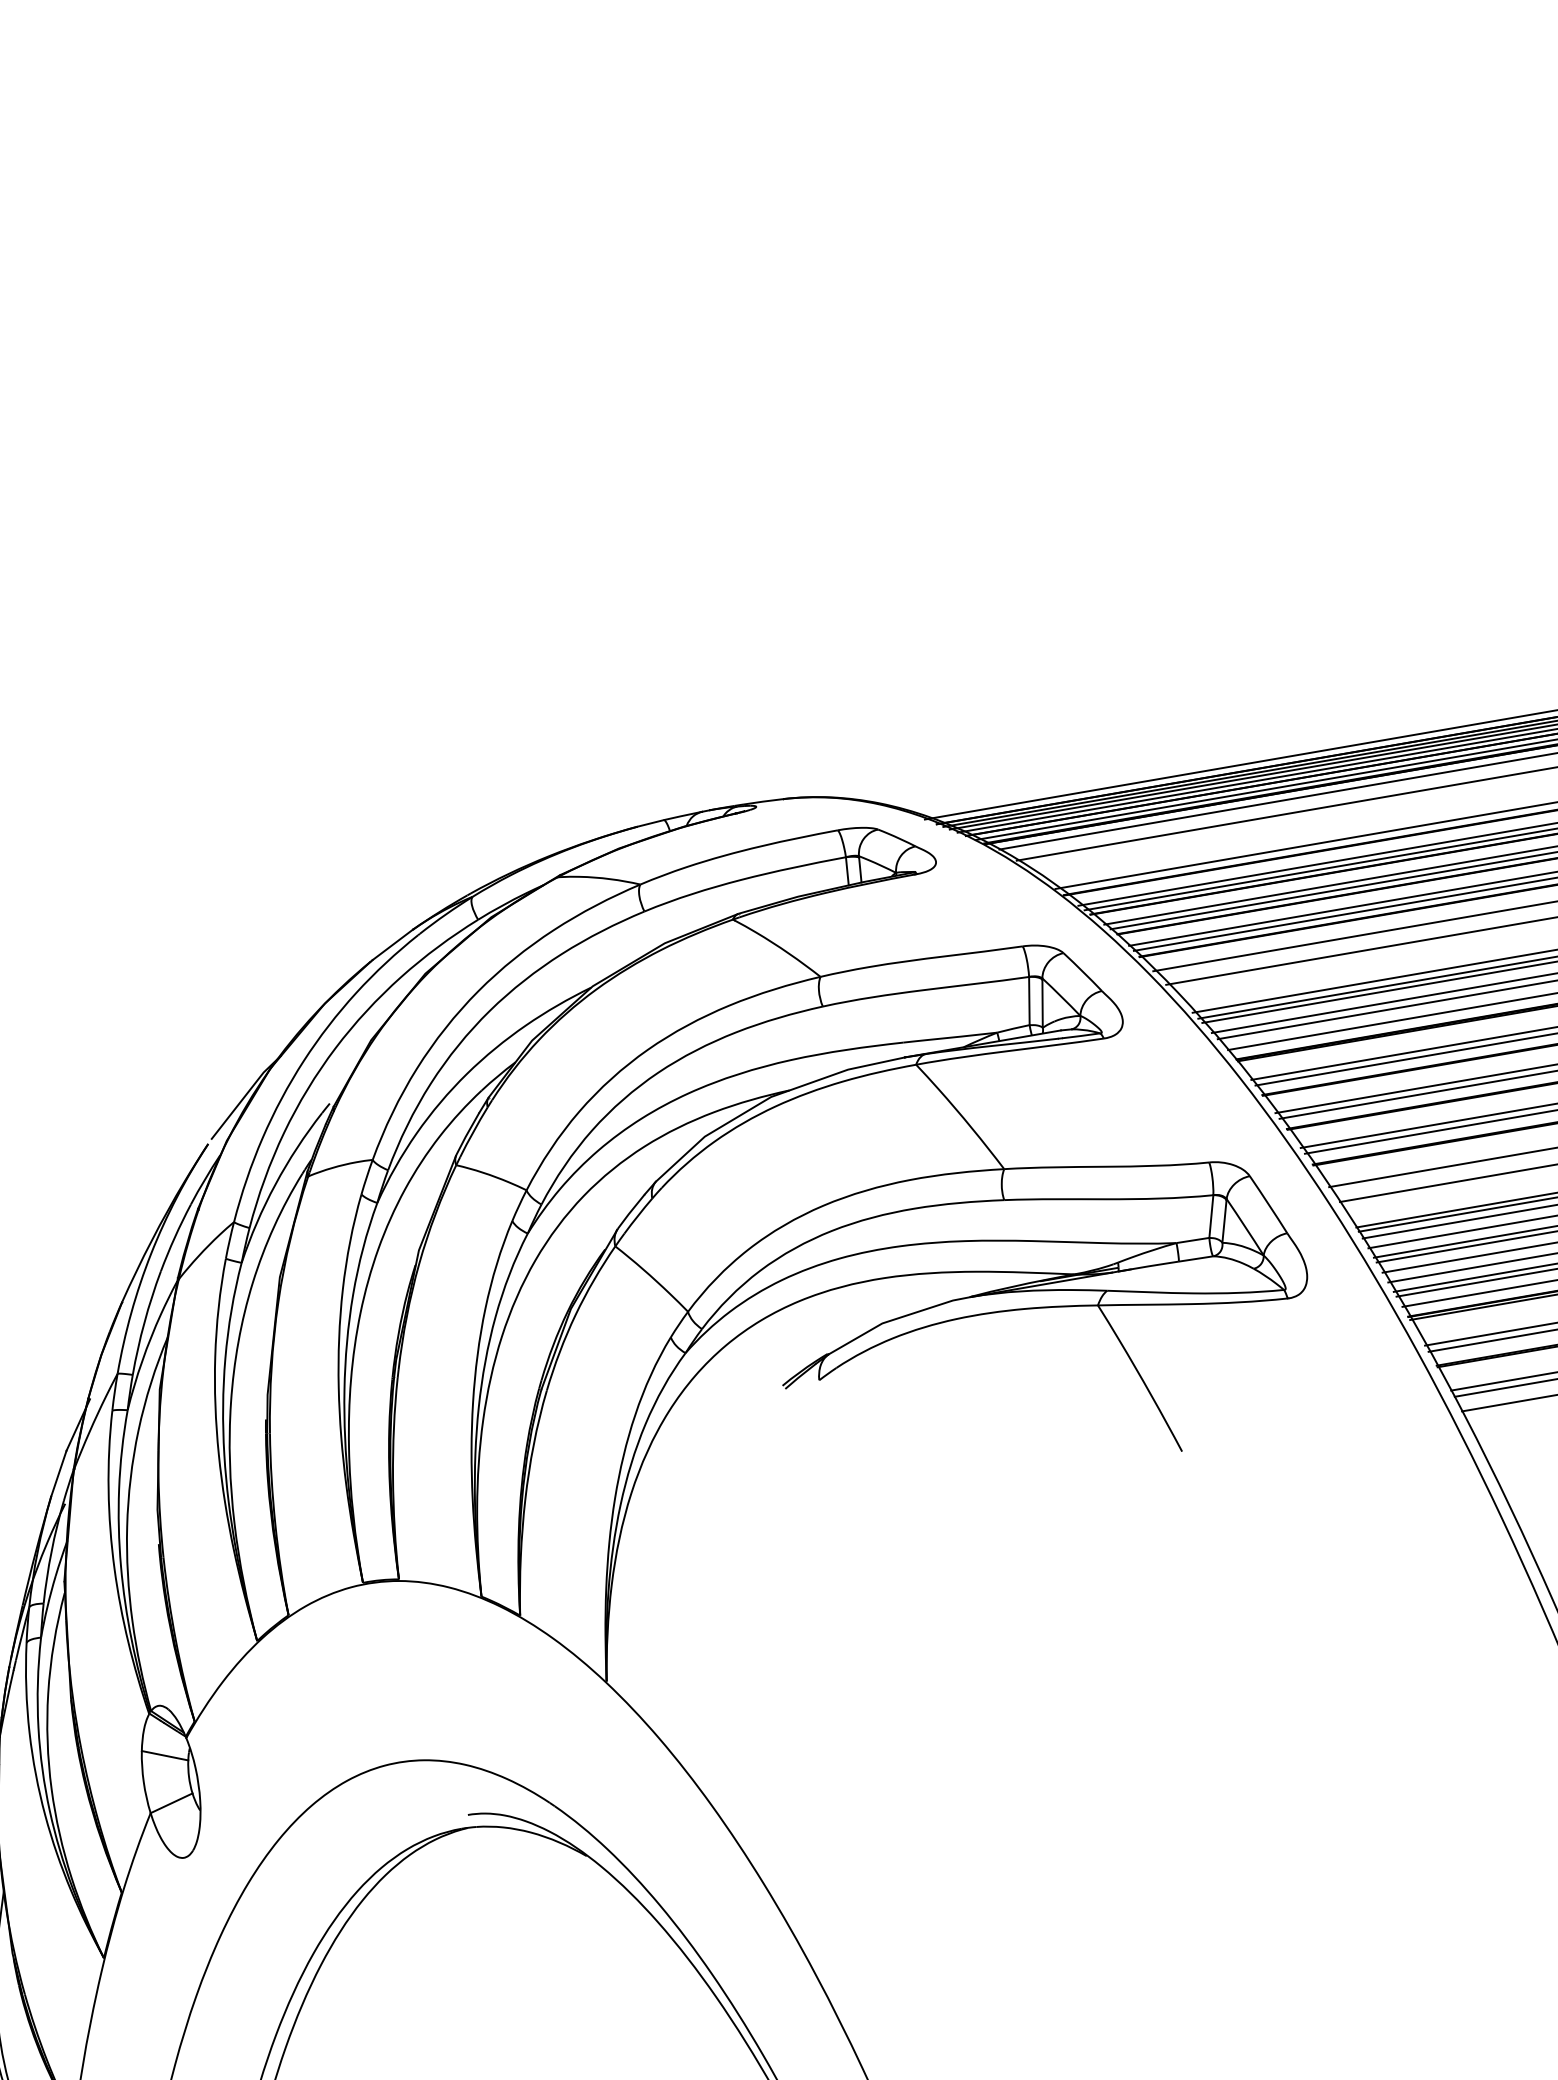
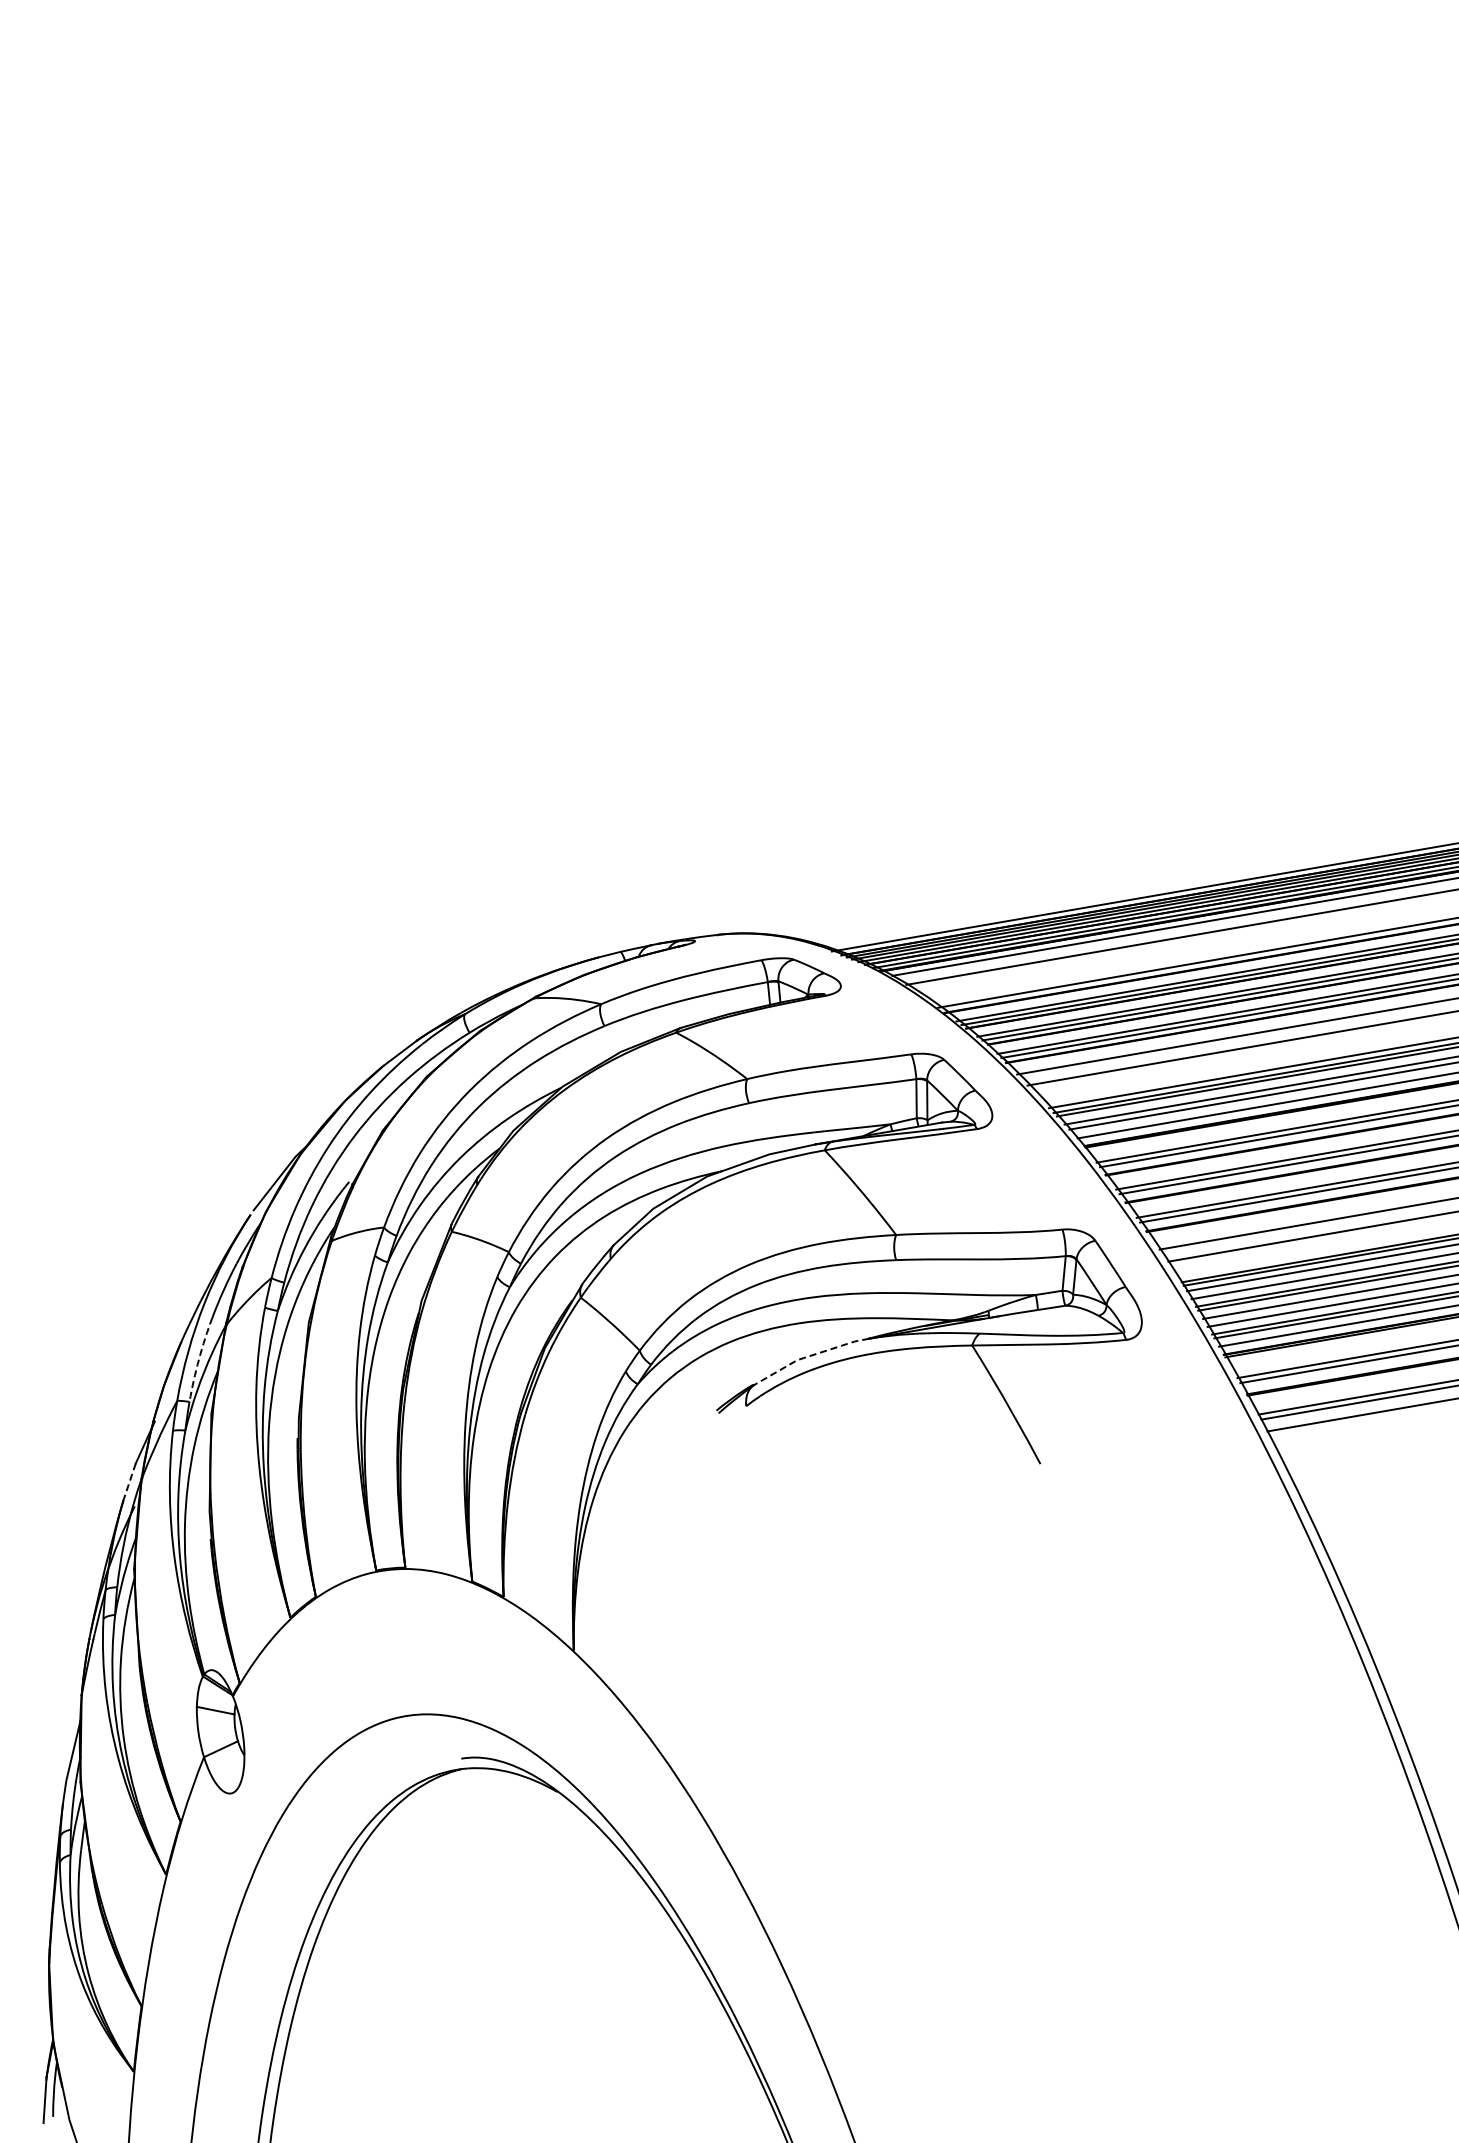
line: (896, 1318) -> (808, 1356), solid -> dashed
arc: (145, 1322) -> (199, 1359), solid -> dashed
line: (58, 1474) -> (129, 1482), solid -> dashed

